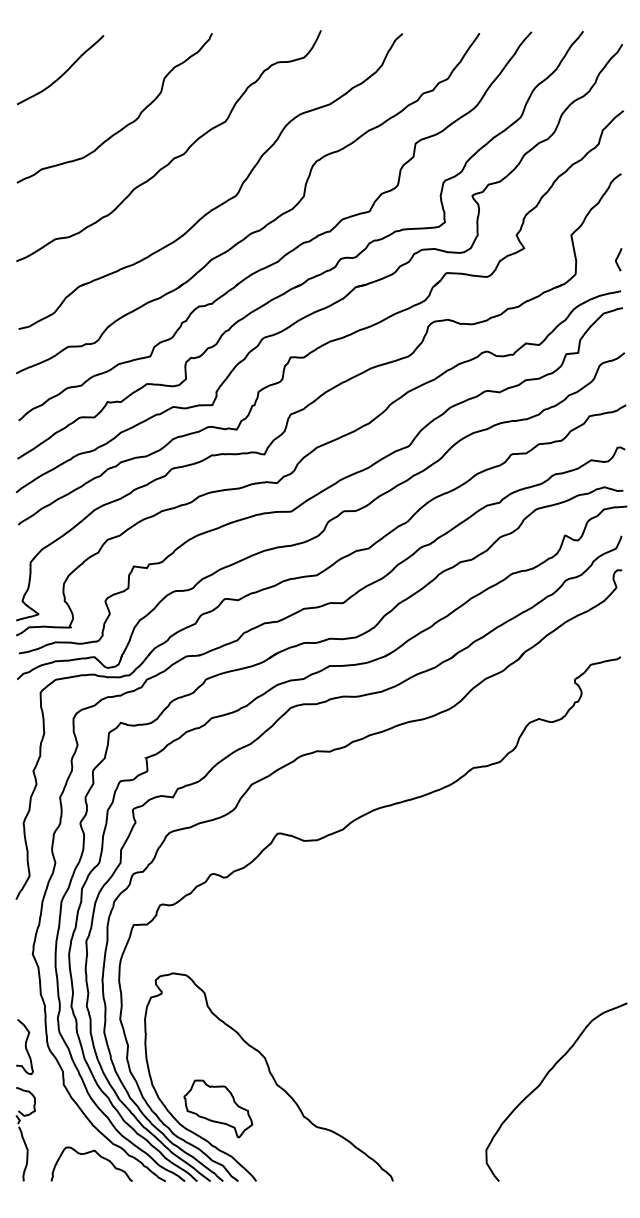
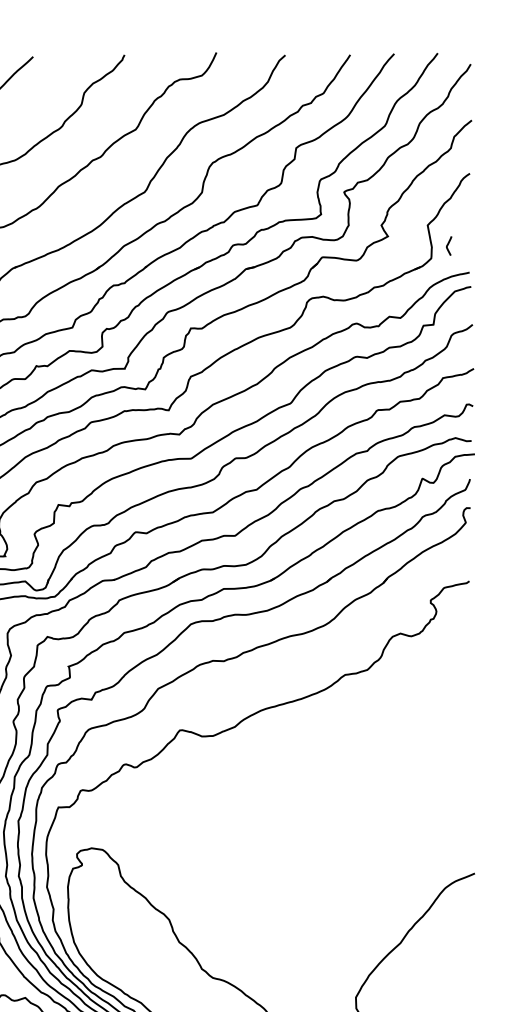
curve: (617, 259) -> (448, 245), moved
part: (218, 1108) -> (129, 962), removed

